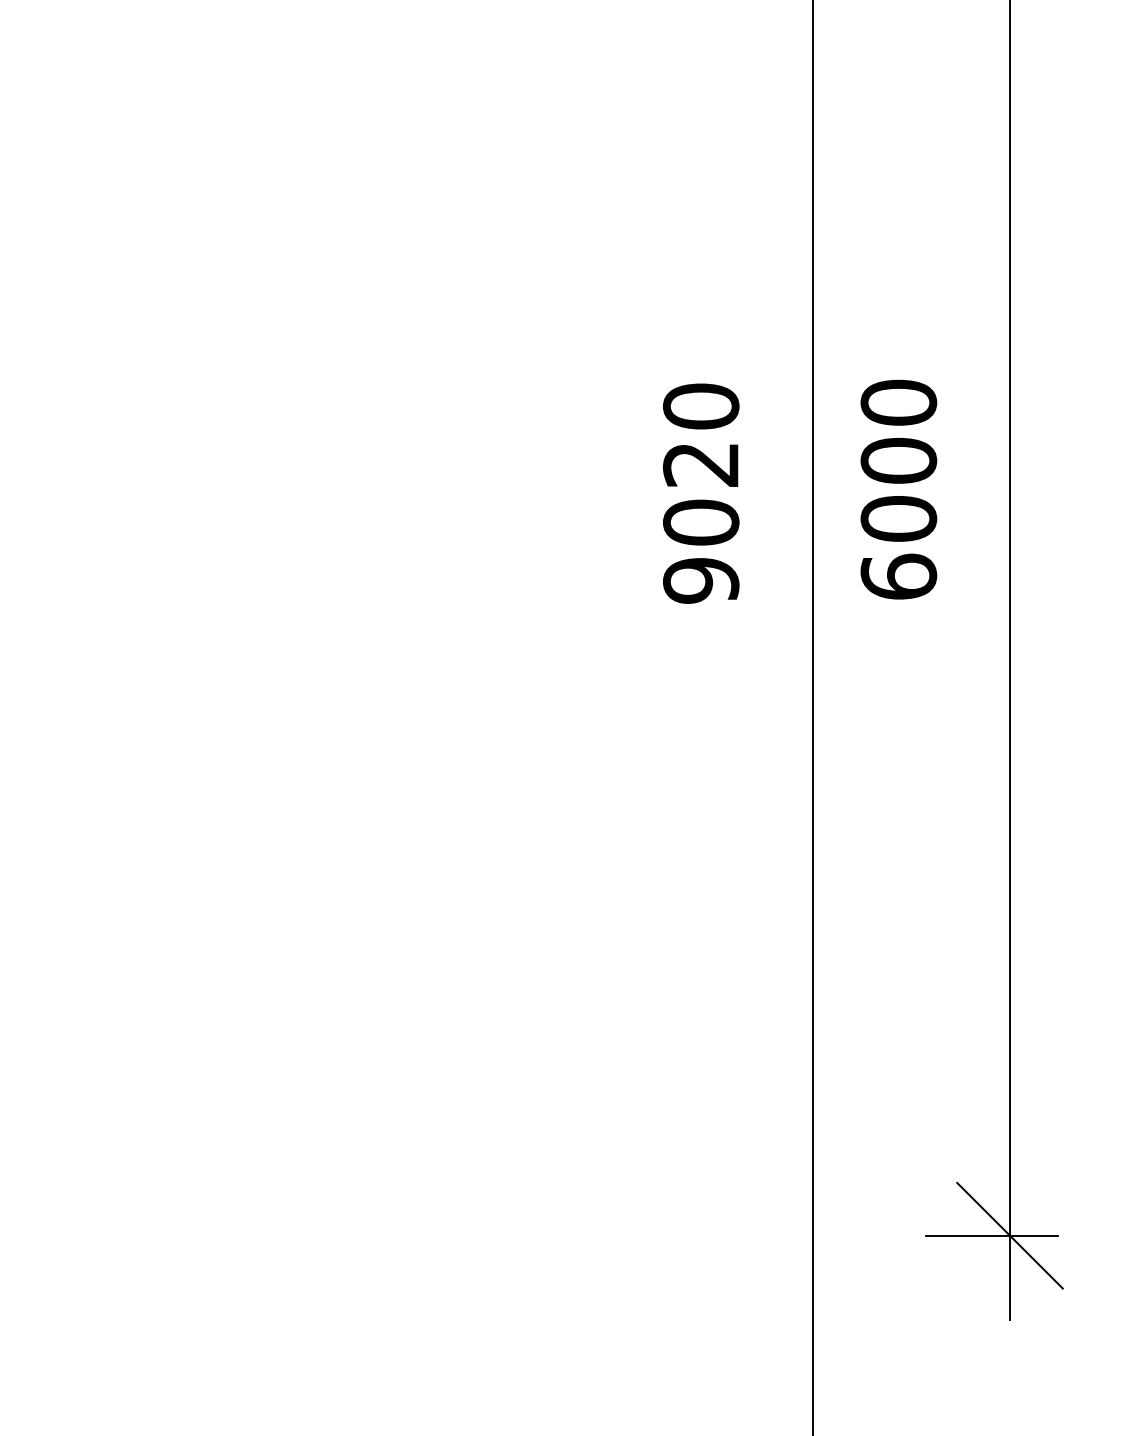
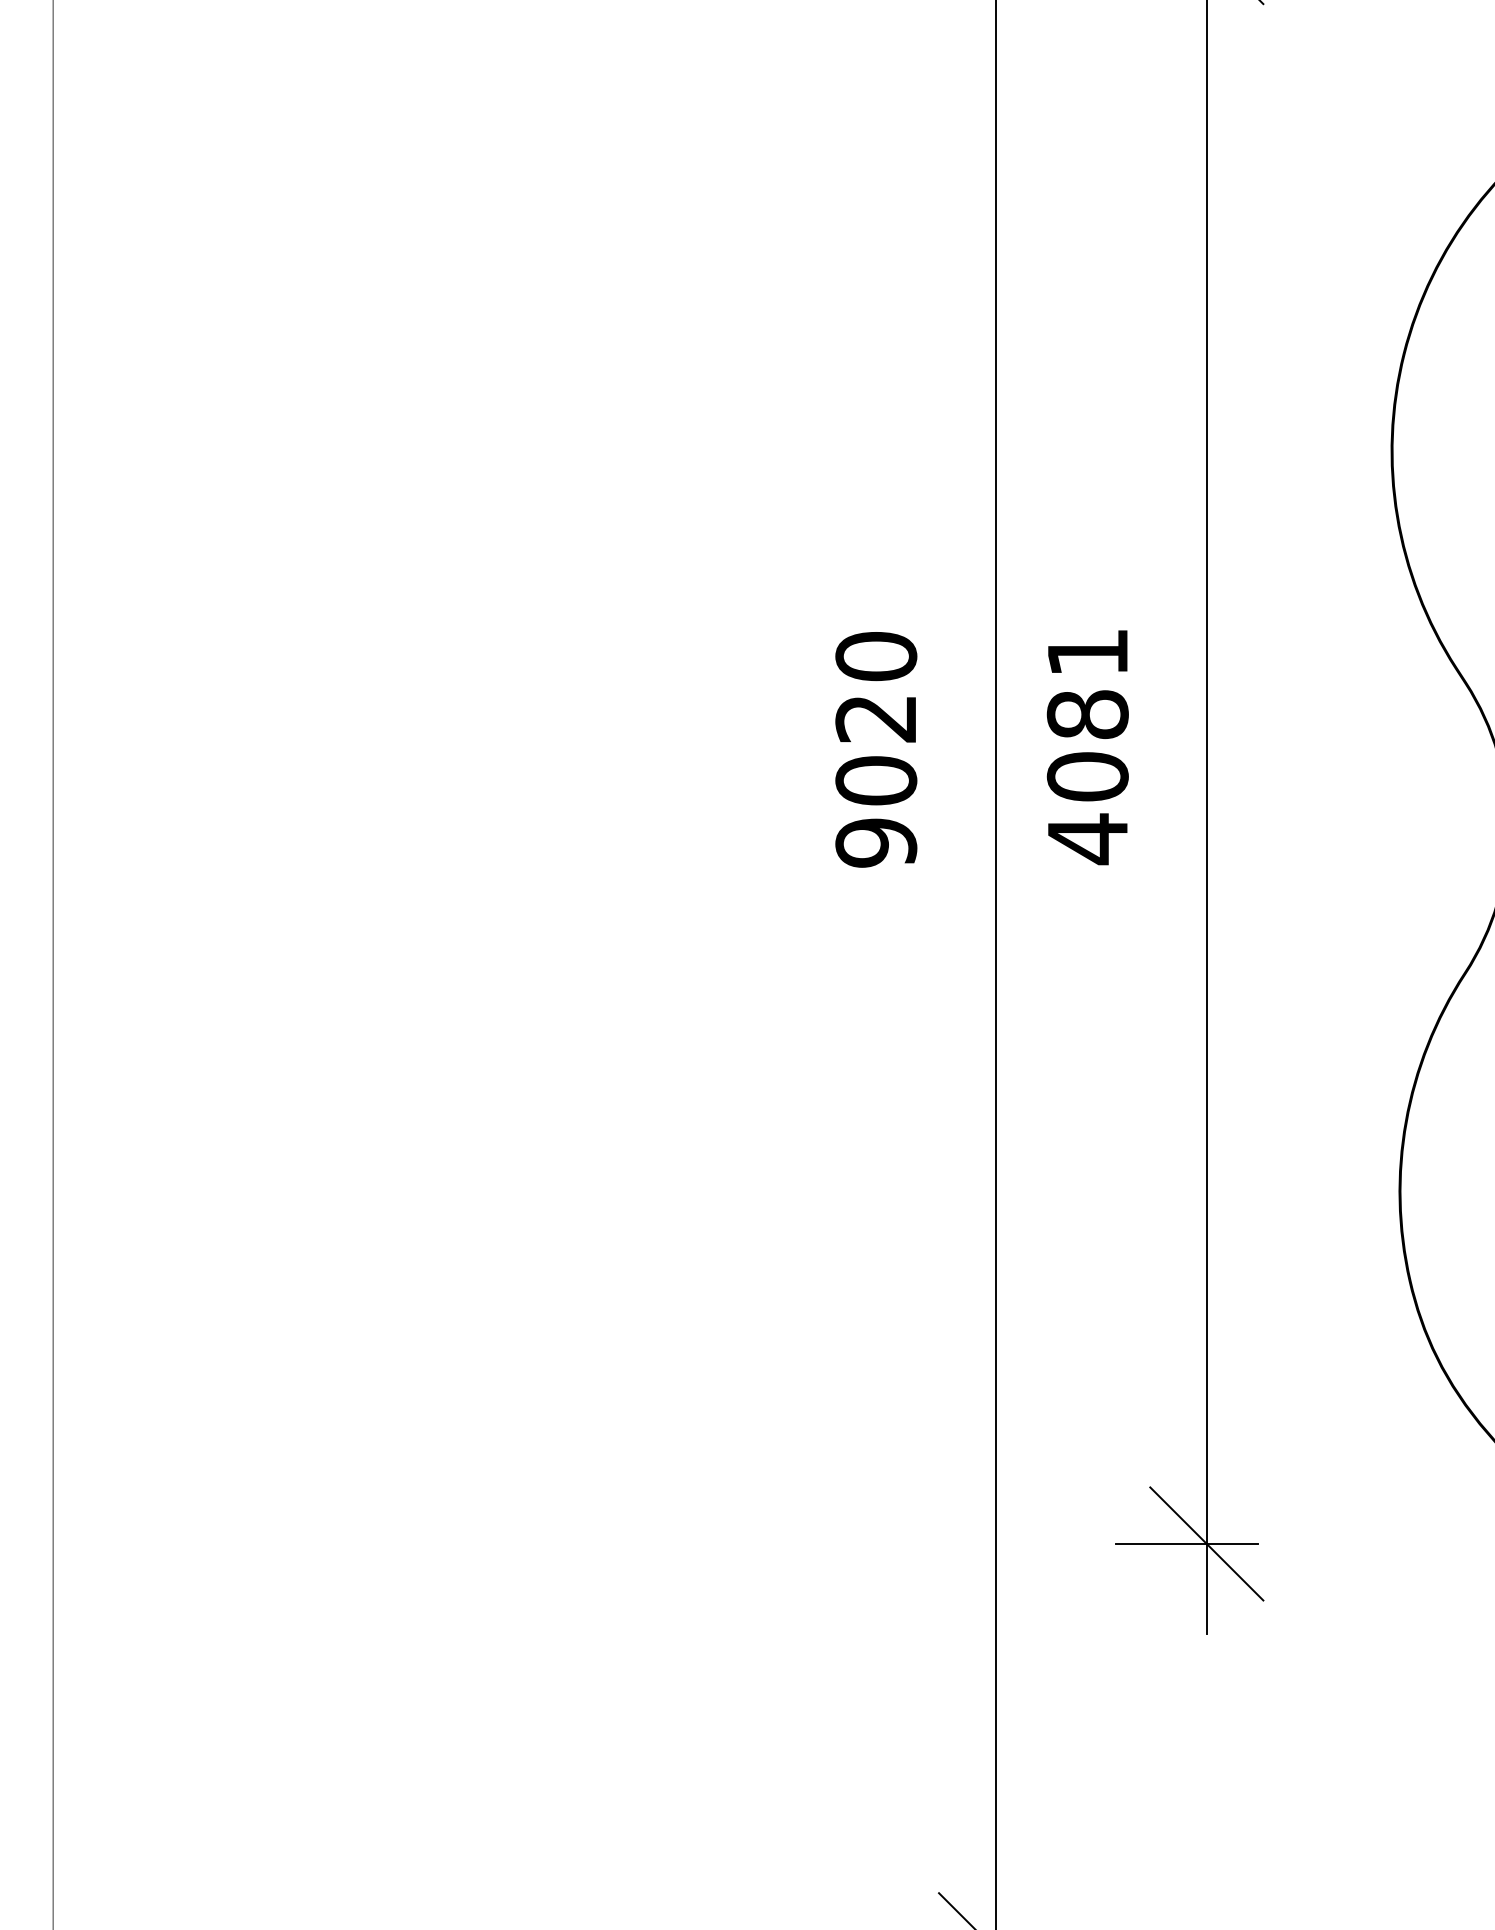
text: (898, 490) -> (1087, 746), 6000 -> 4081

